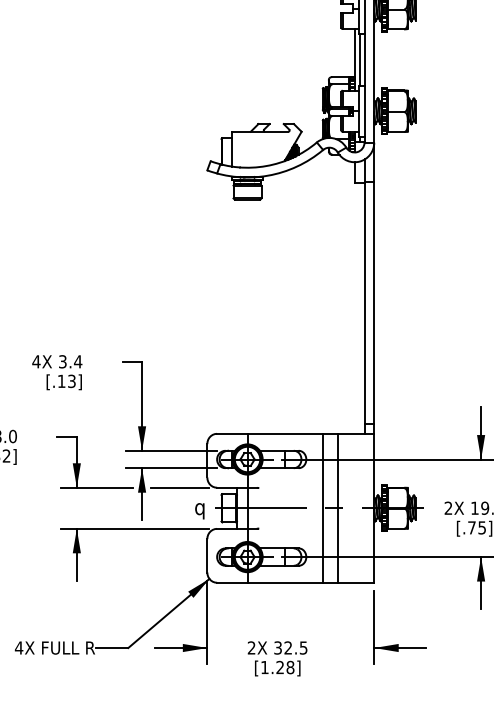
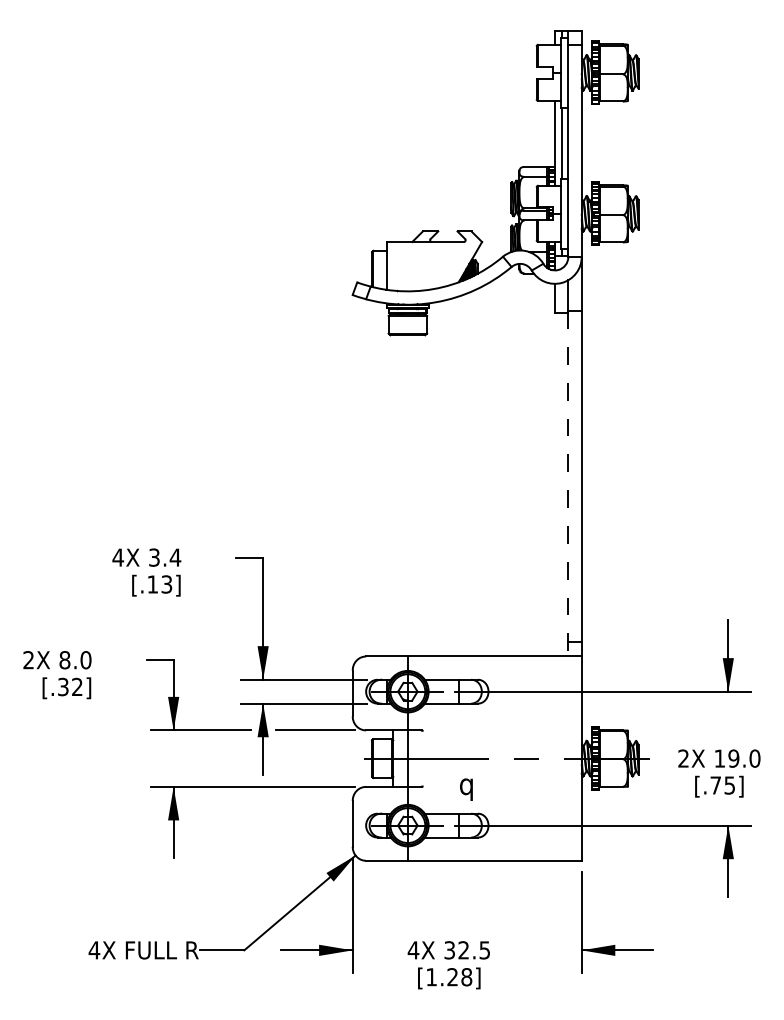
line: (364, 307) -> (568, 483), solid -> dashed
line: (323, 508) -> (511, 758), removed
line: (337, 508) -> (531, 758), removed
text: (199, 511) -> (466, 789), moved
text: (251, 648) -> (413, 950), 2X -> 4X

